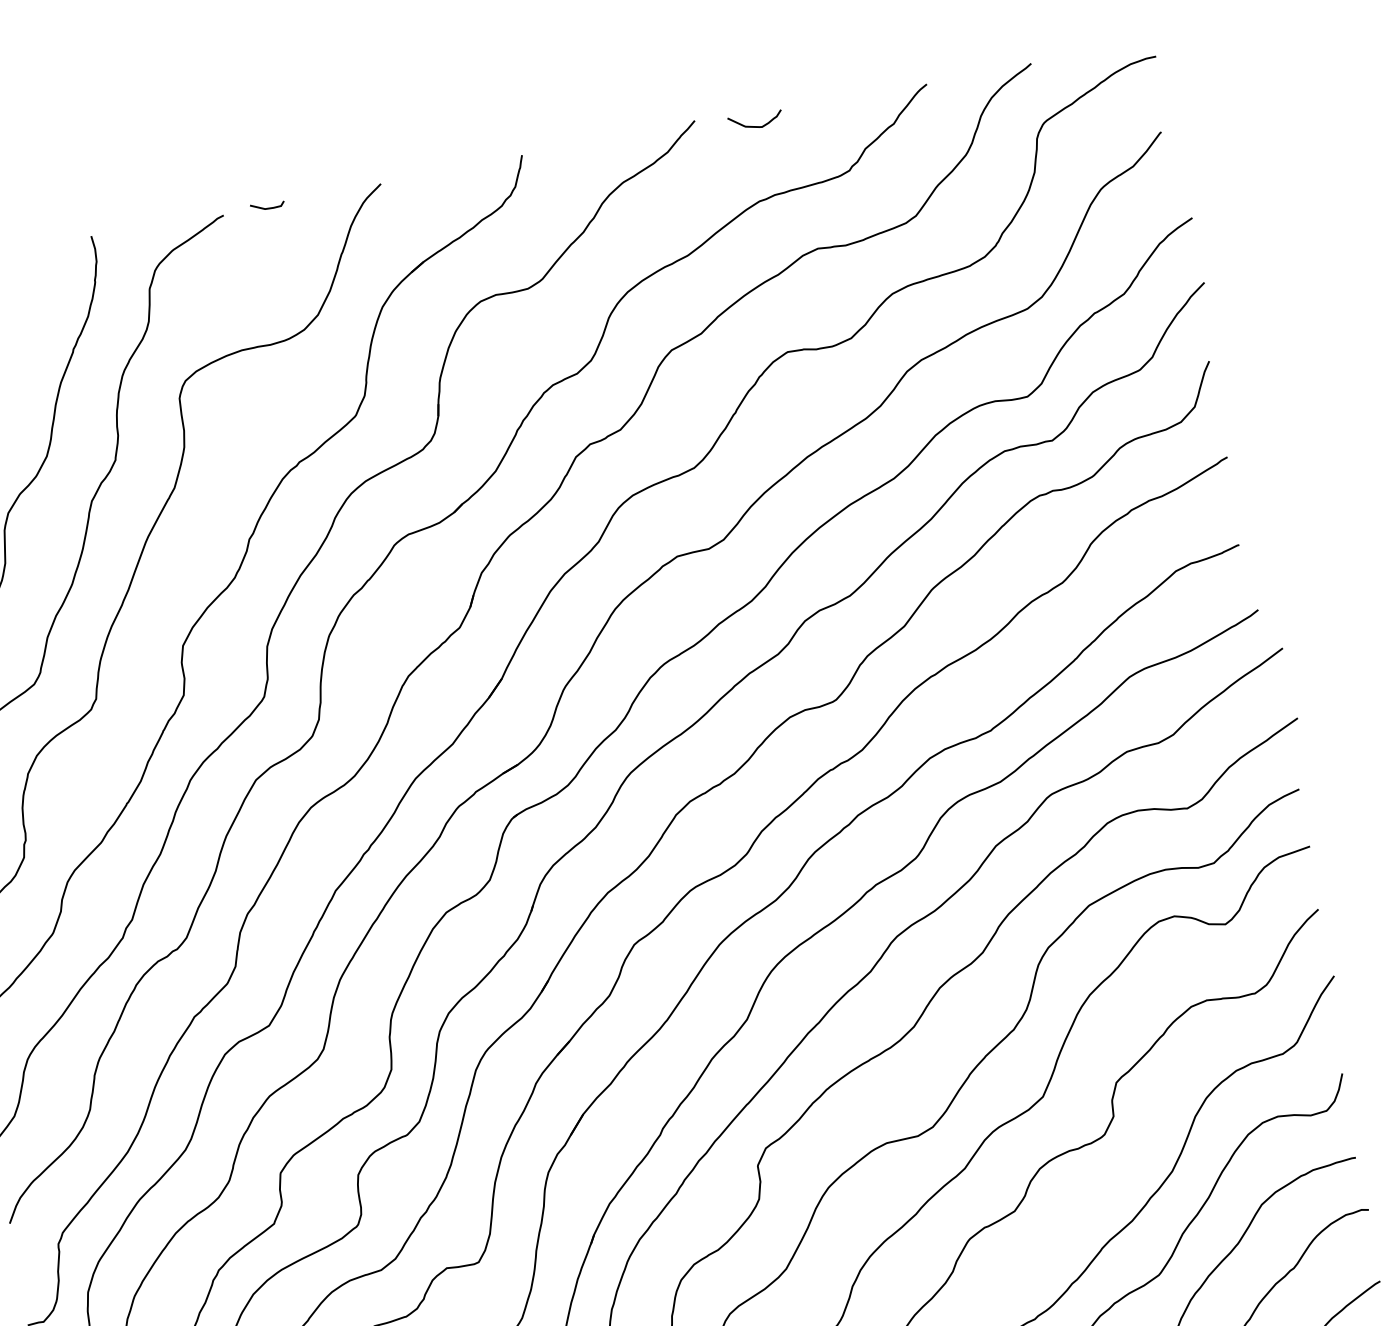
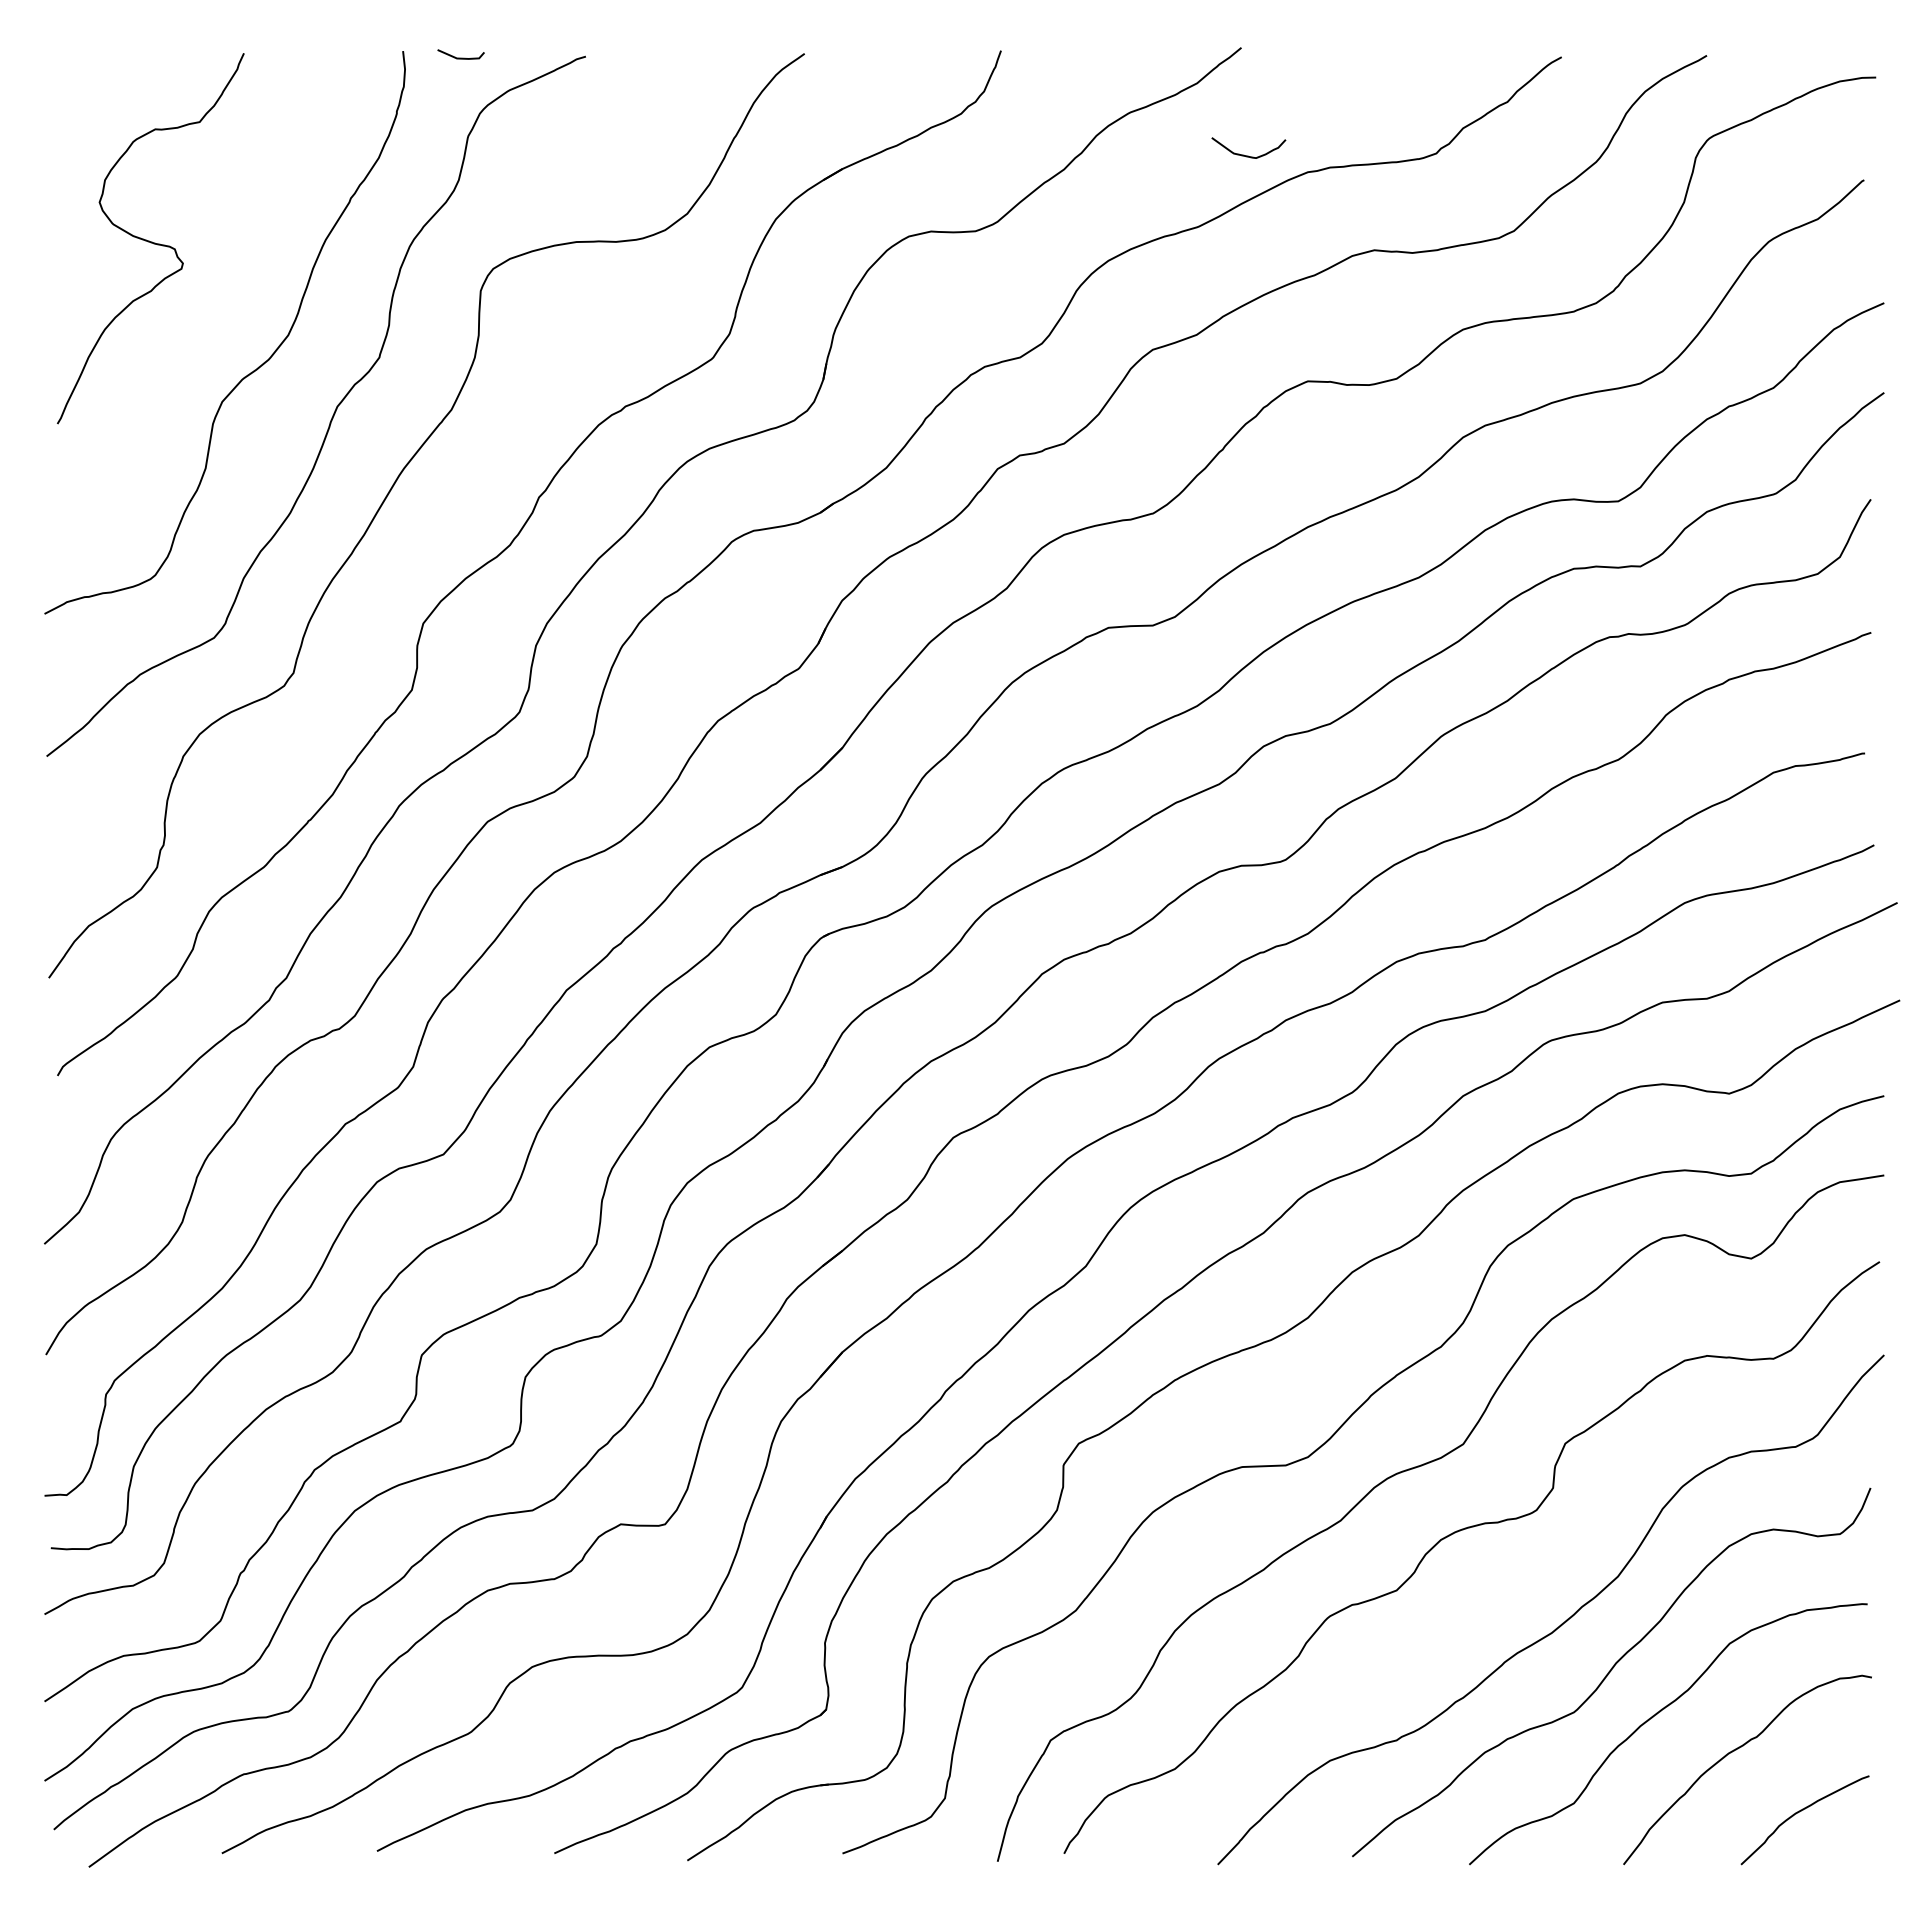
curve: (756, 126) -> (1248, 155), moved
line: (267, 207) -> (460, 57), moved

